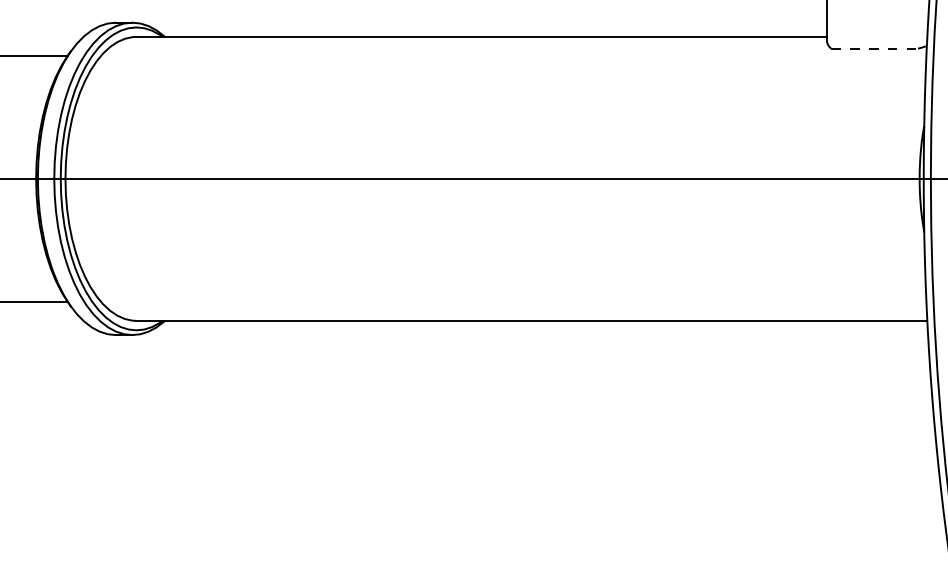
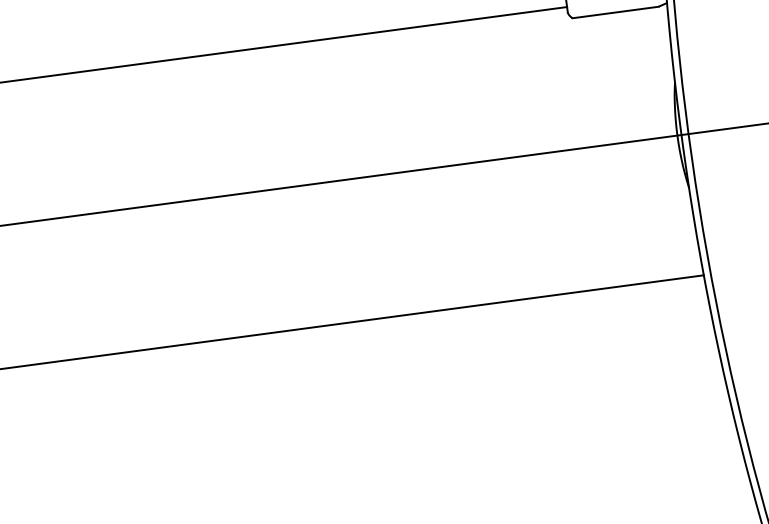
line: (875, 48) -> (616, 12), dashed -> solid

